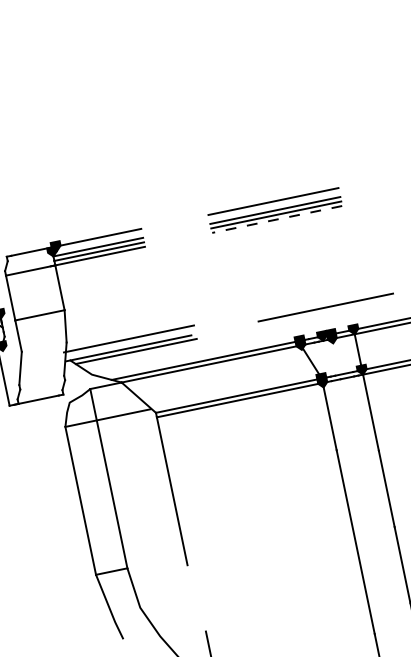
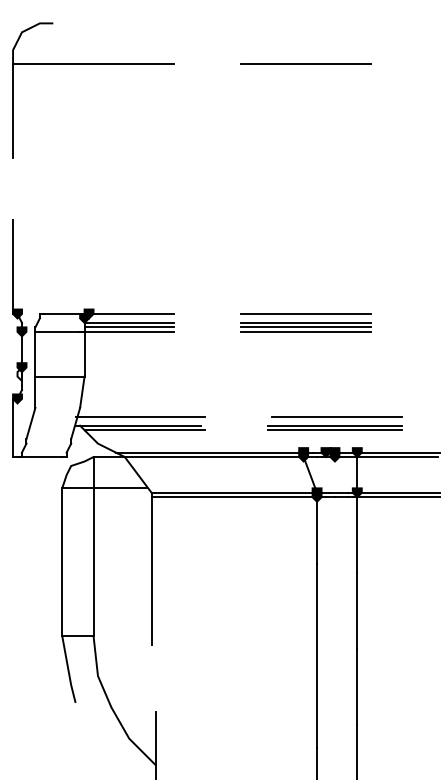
line: (276, 219) -> (305, 331), dashed -> solid
line: (326, 297) -> (337, 416), added
line: (326, 312) -> (334, 430), added

